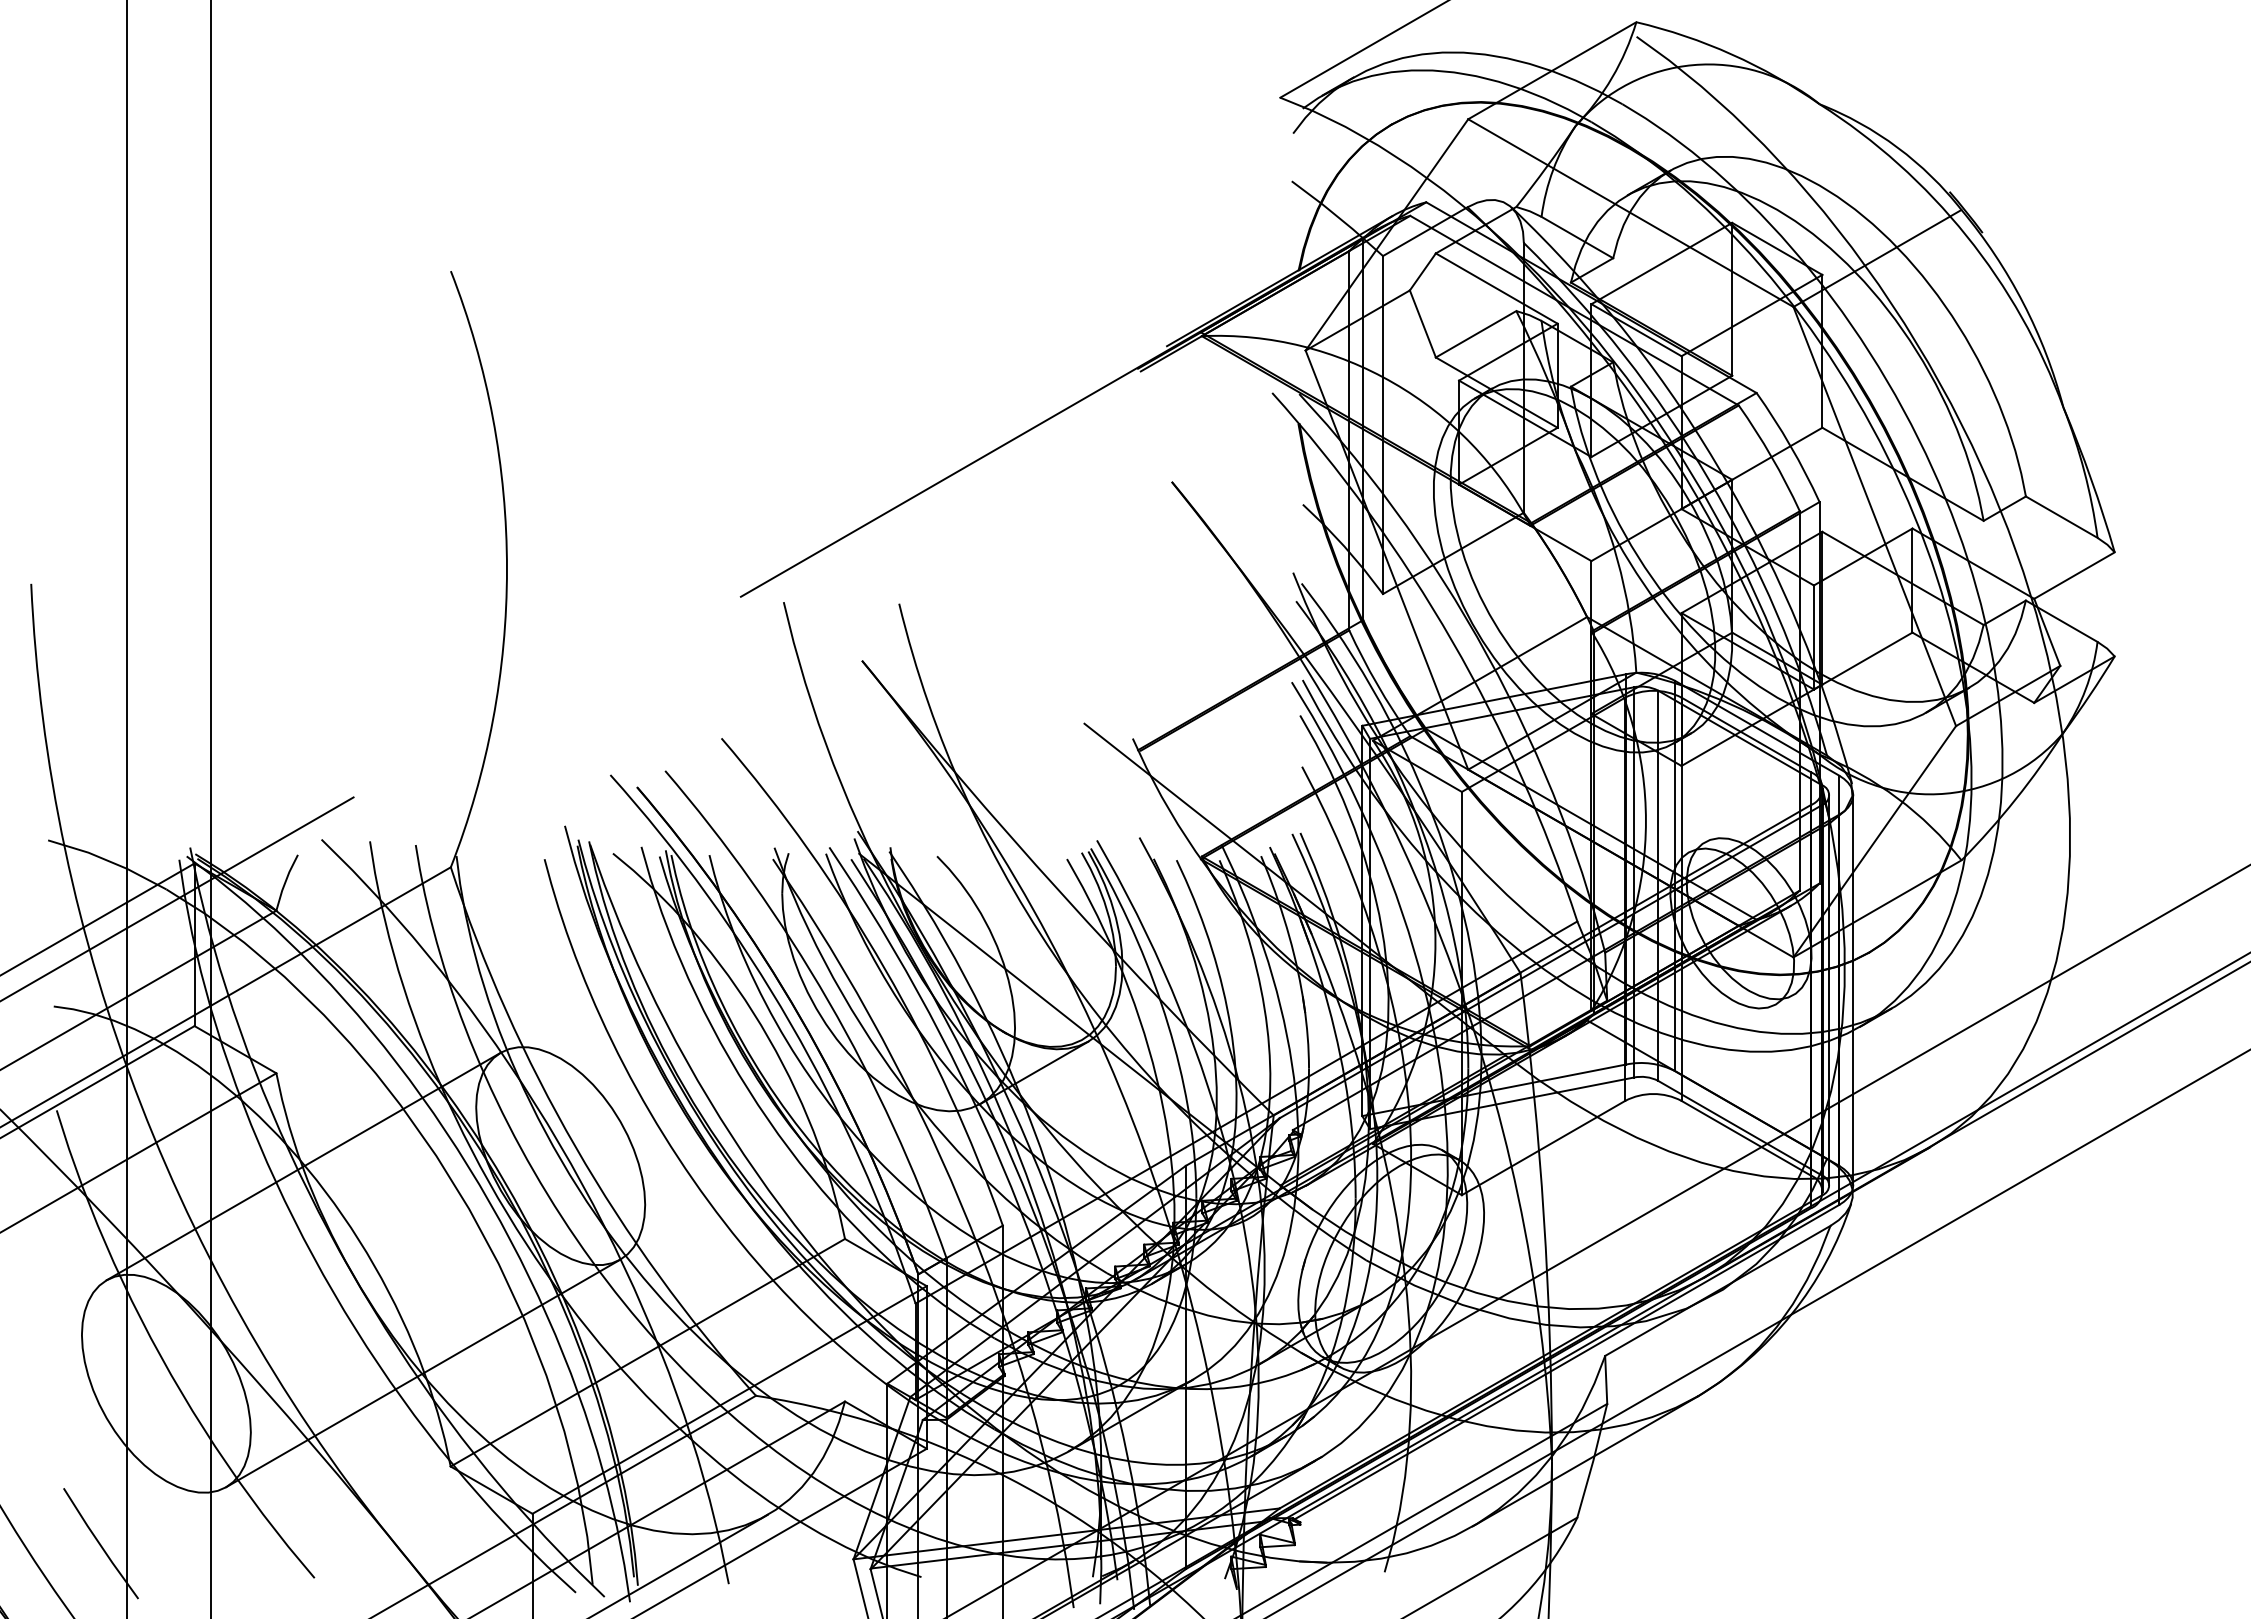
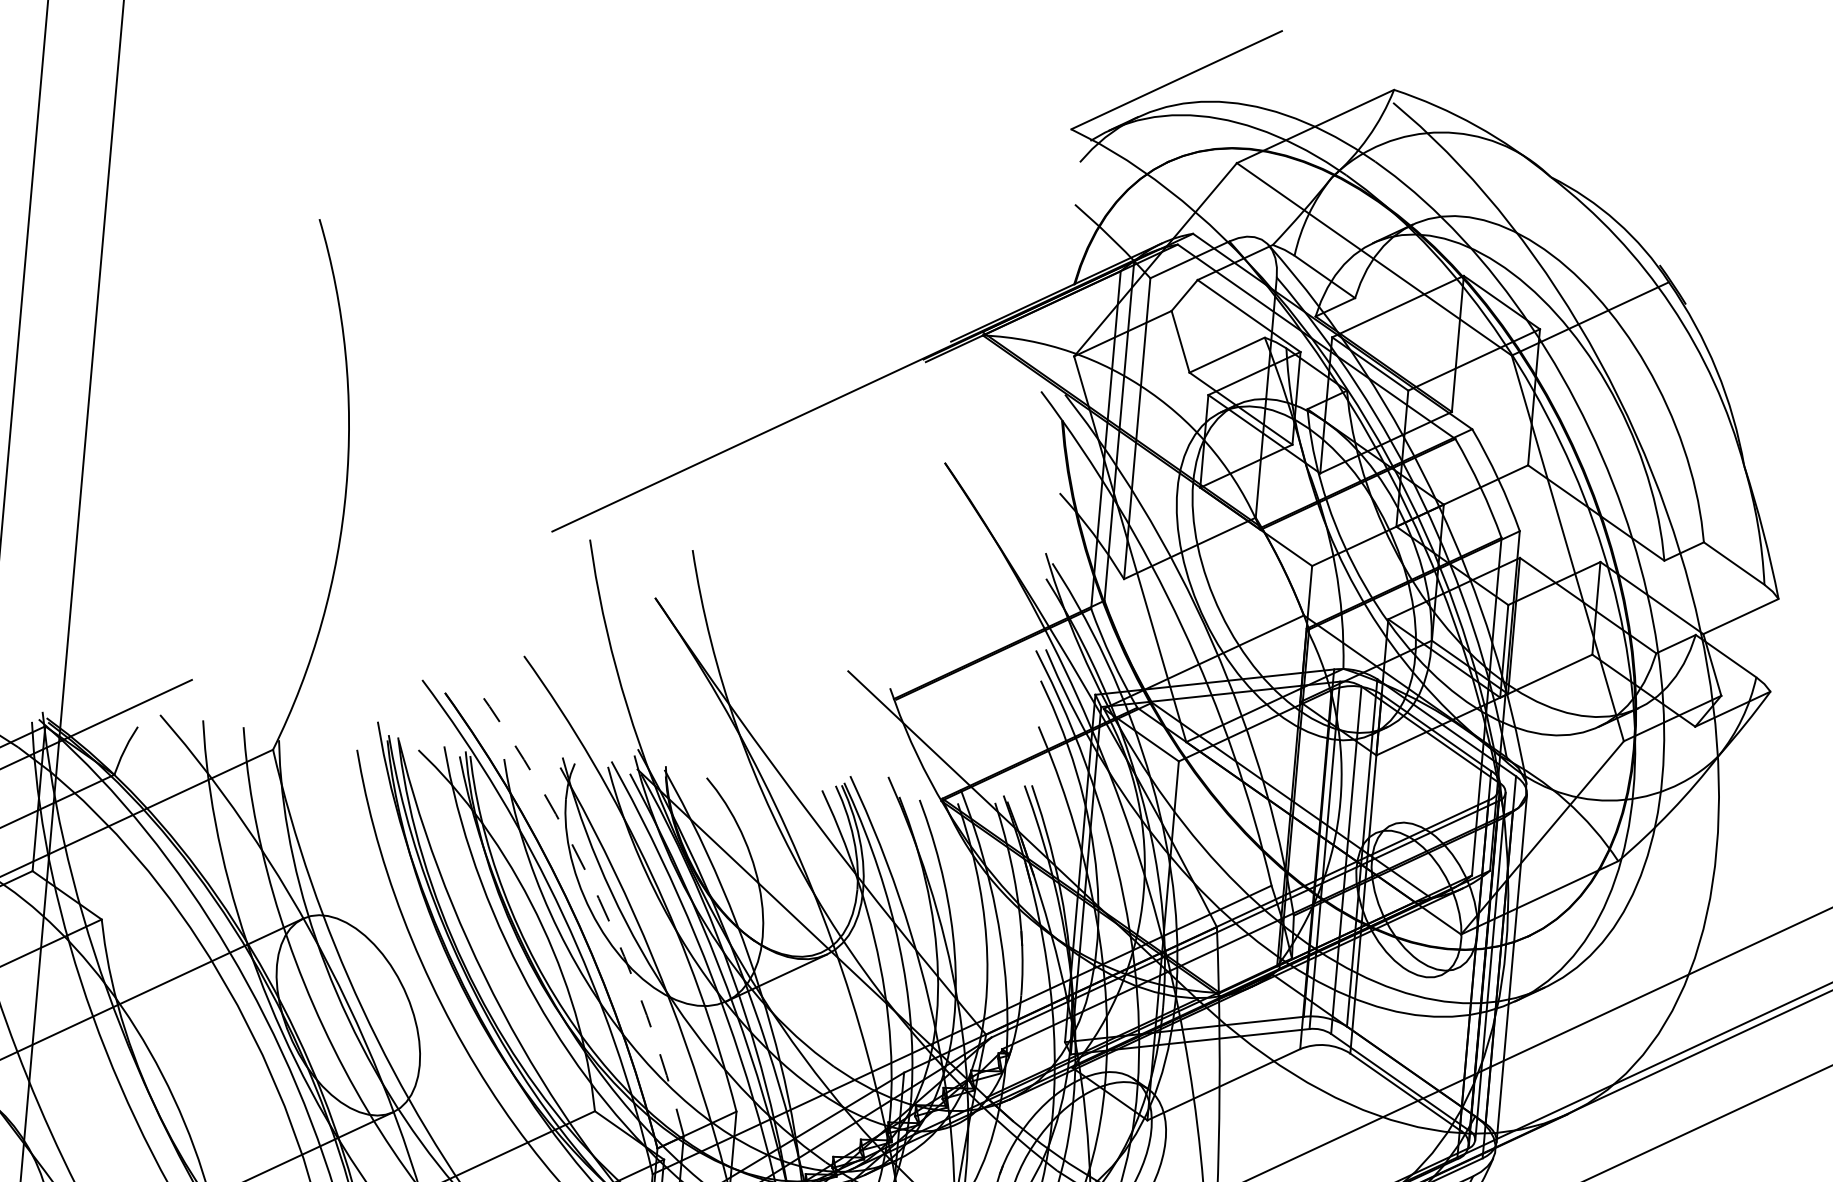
arc: (828, 1001) -> (598, 898), solid -> dashed

